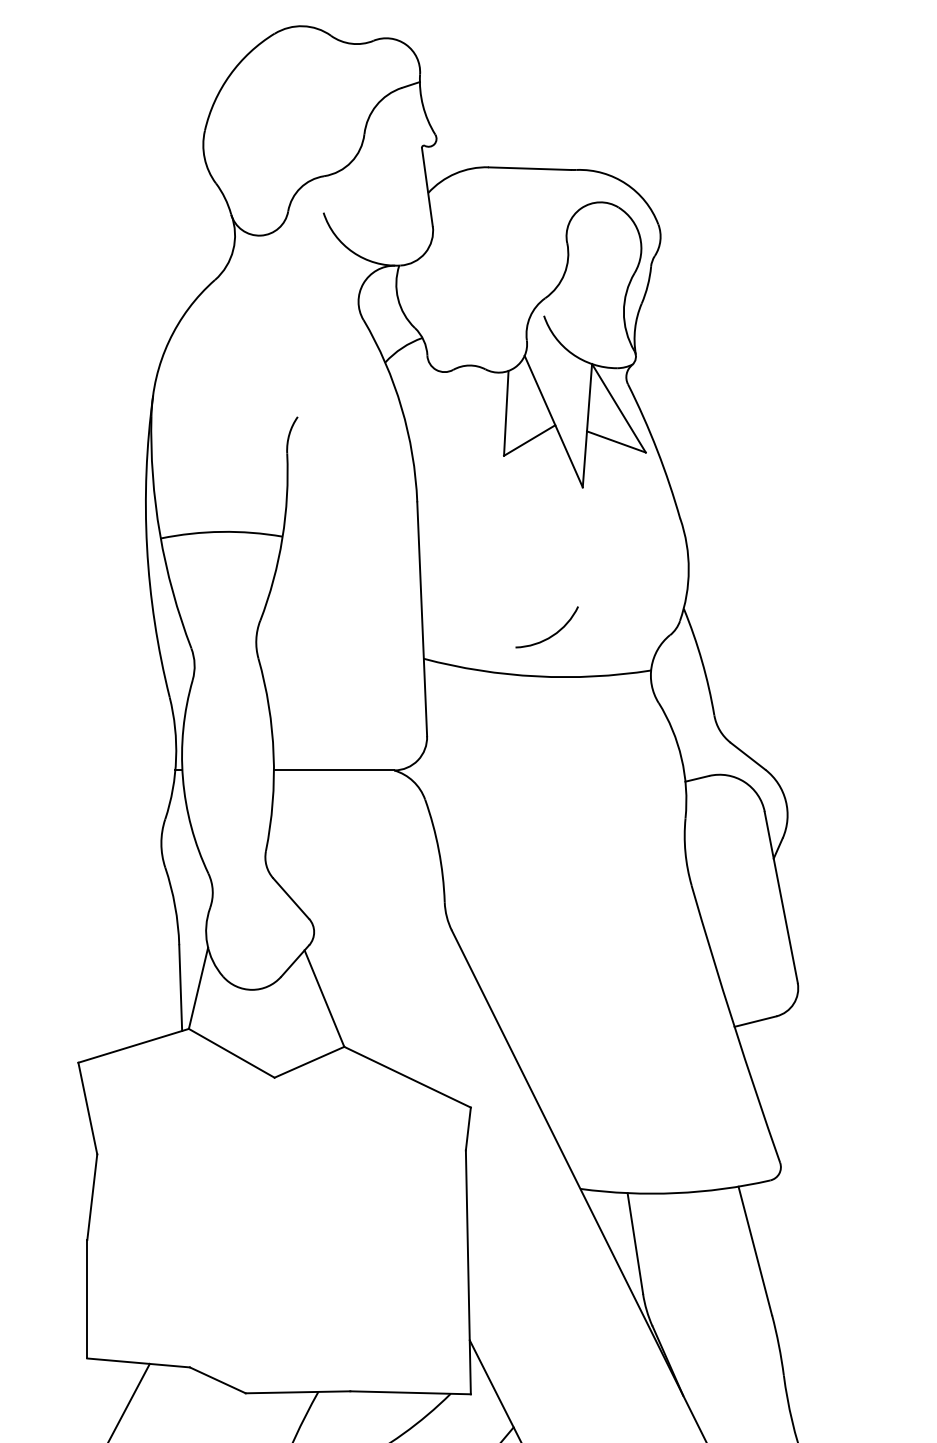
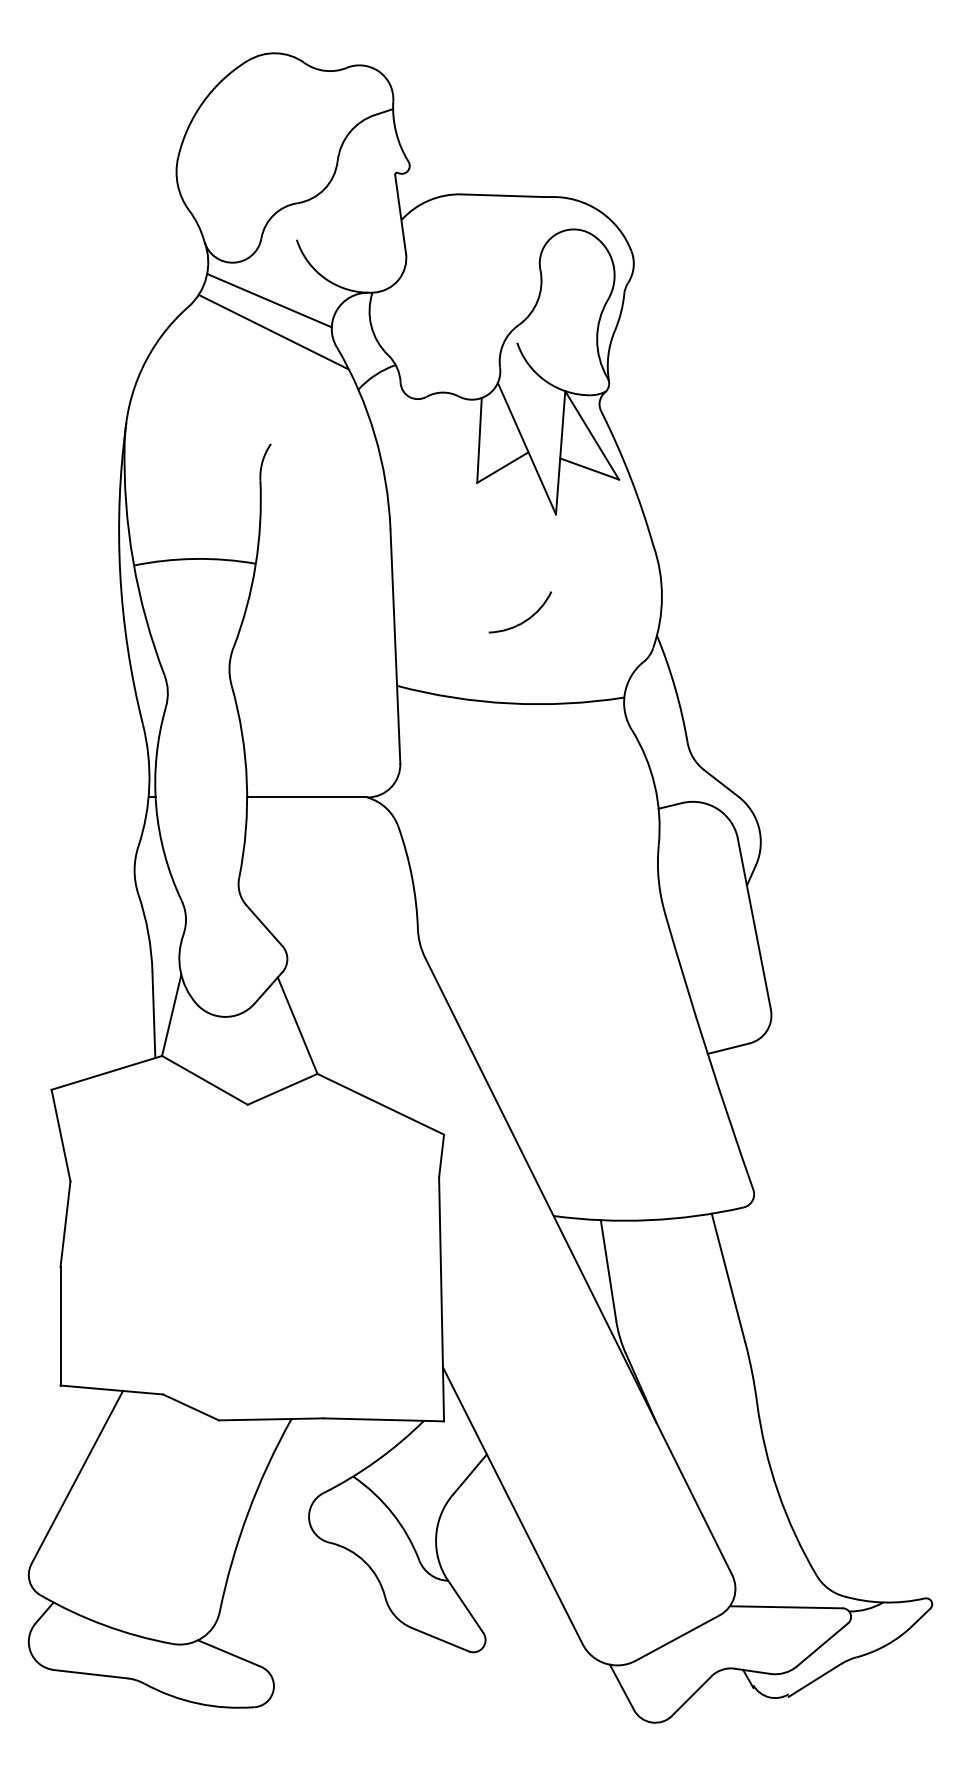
line: (296, 273) -> (269, 300), added
line: (300, 304) -> (273, 331), added
arc: (552, 634) -> (525, 619), moved

